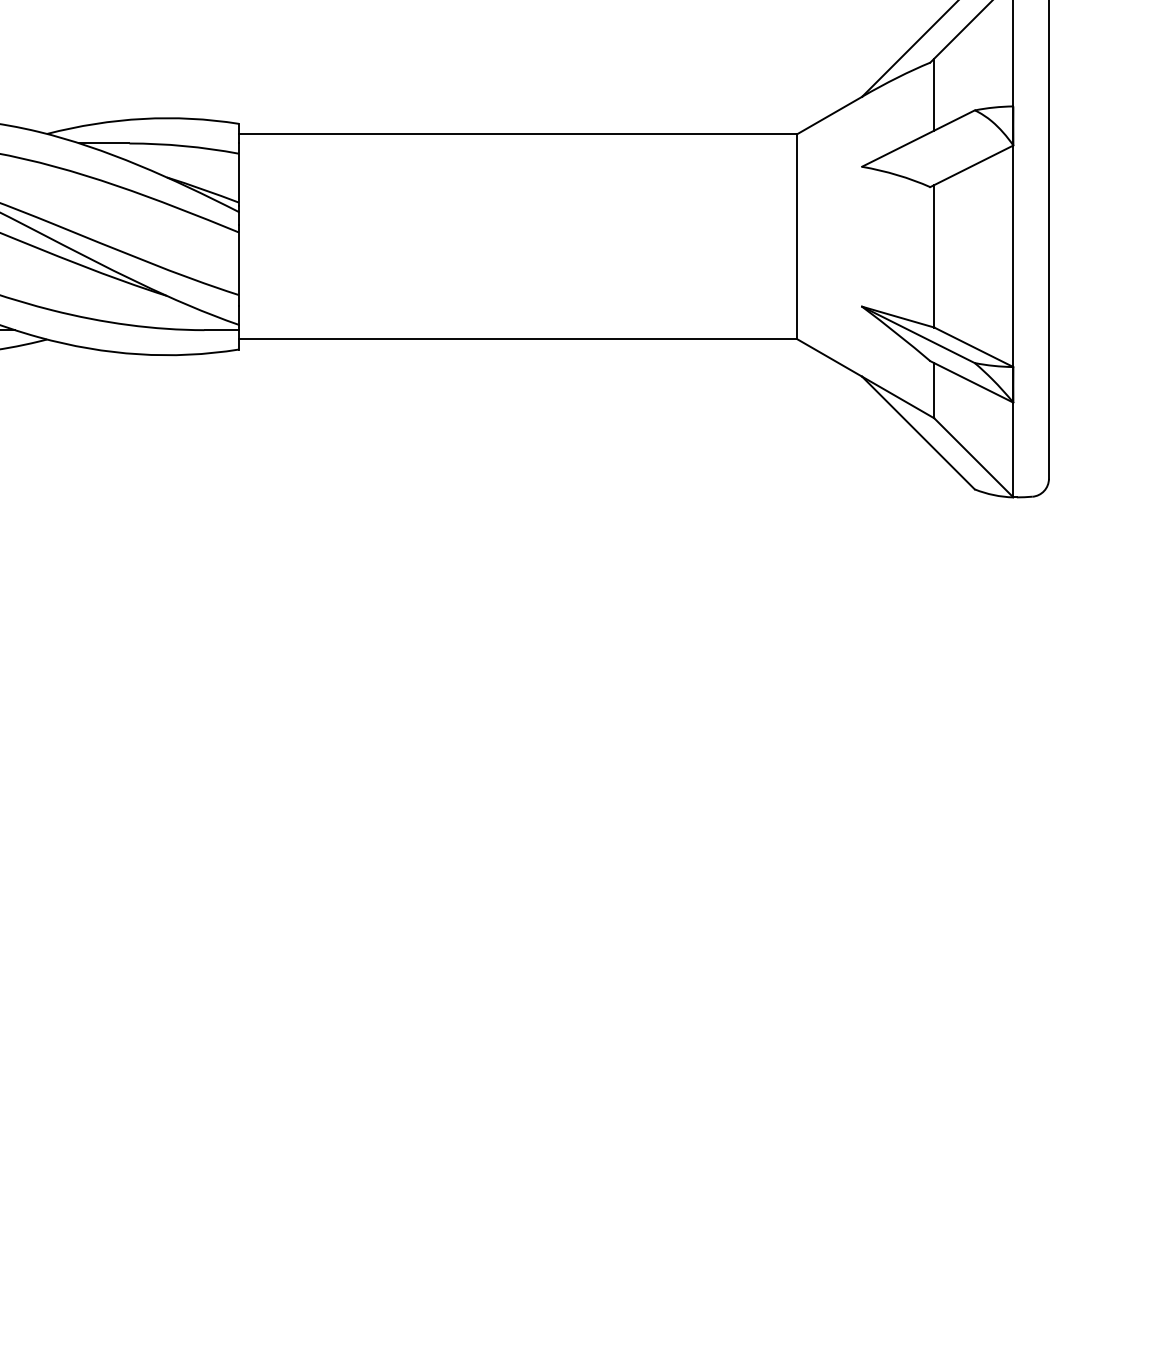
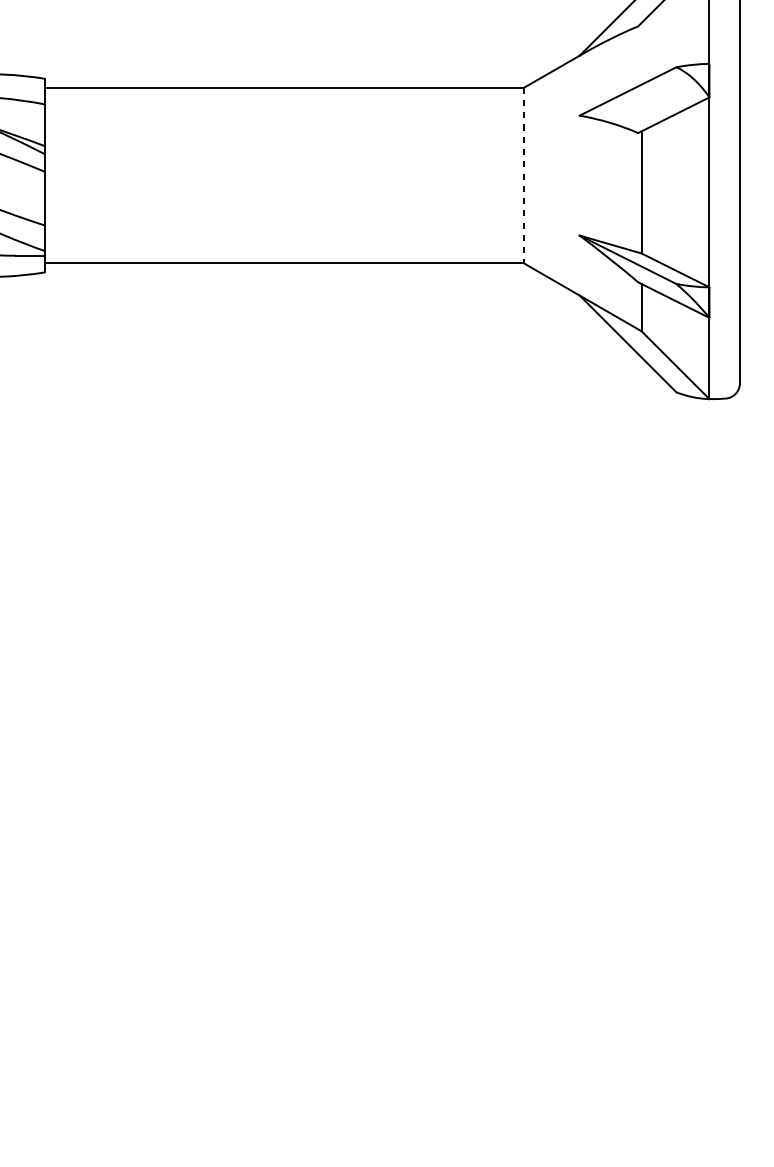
line: (934, 94) -> (641, 53), removed
line: (797, 237) -> (524, 176), solid -> dashed

